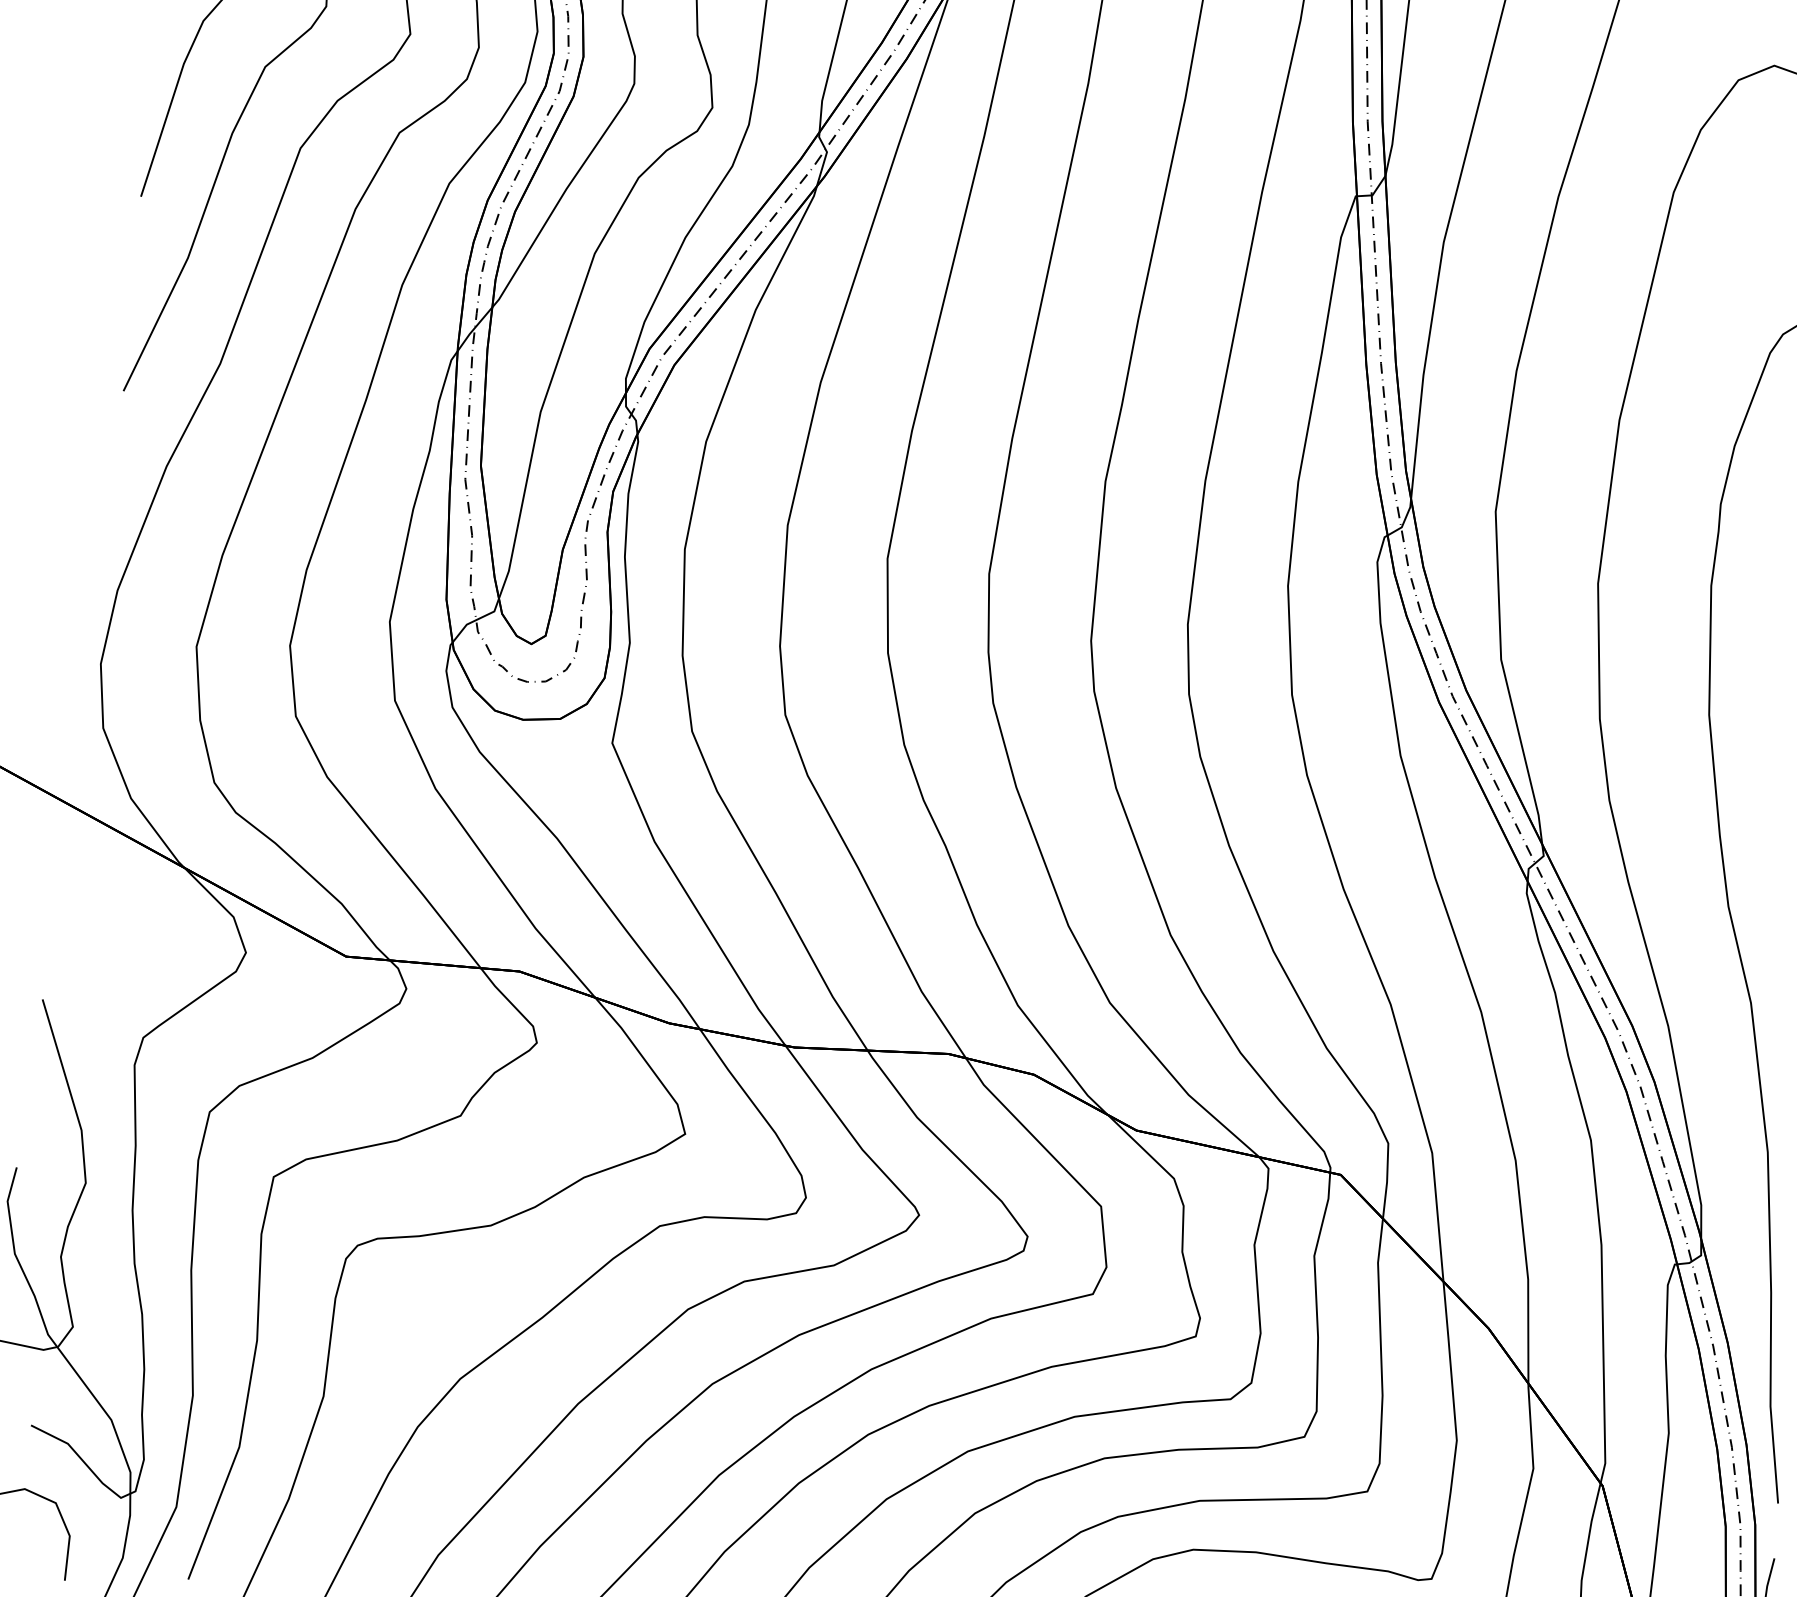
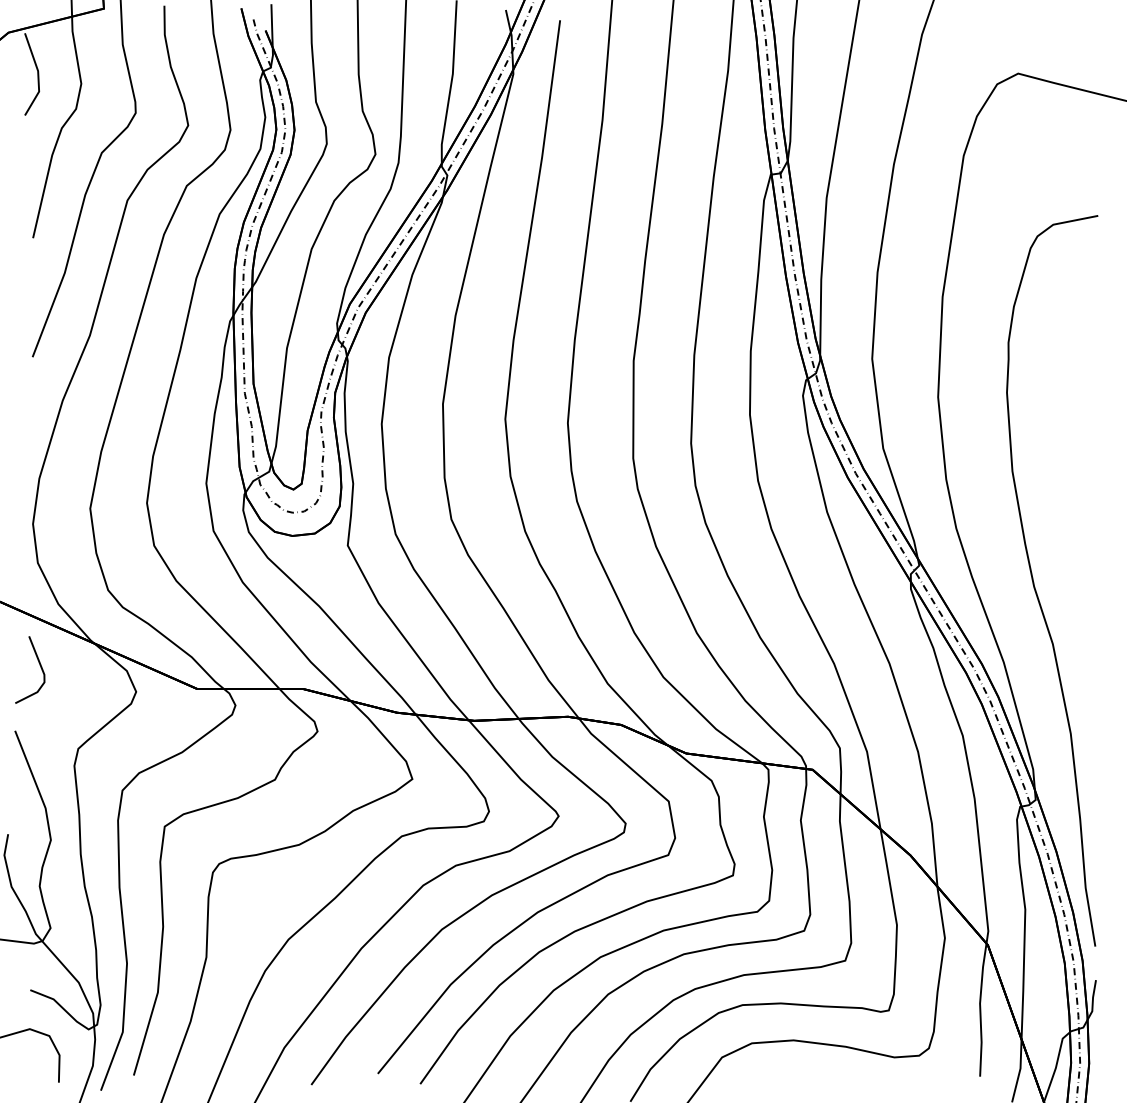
line: (91, 896) -> (39, 665), added

